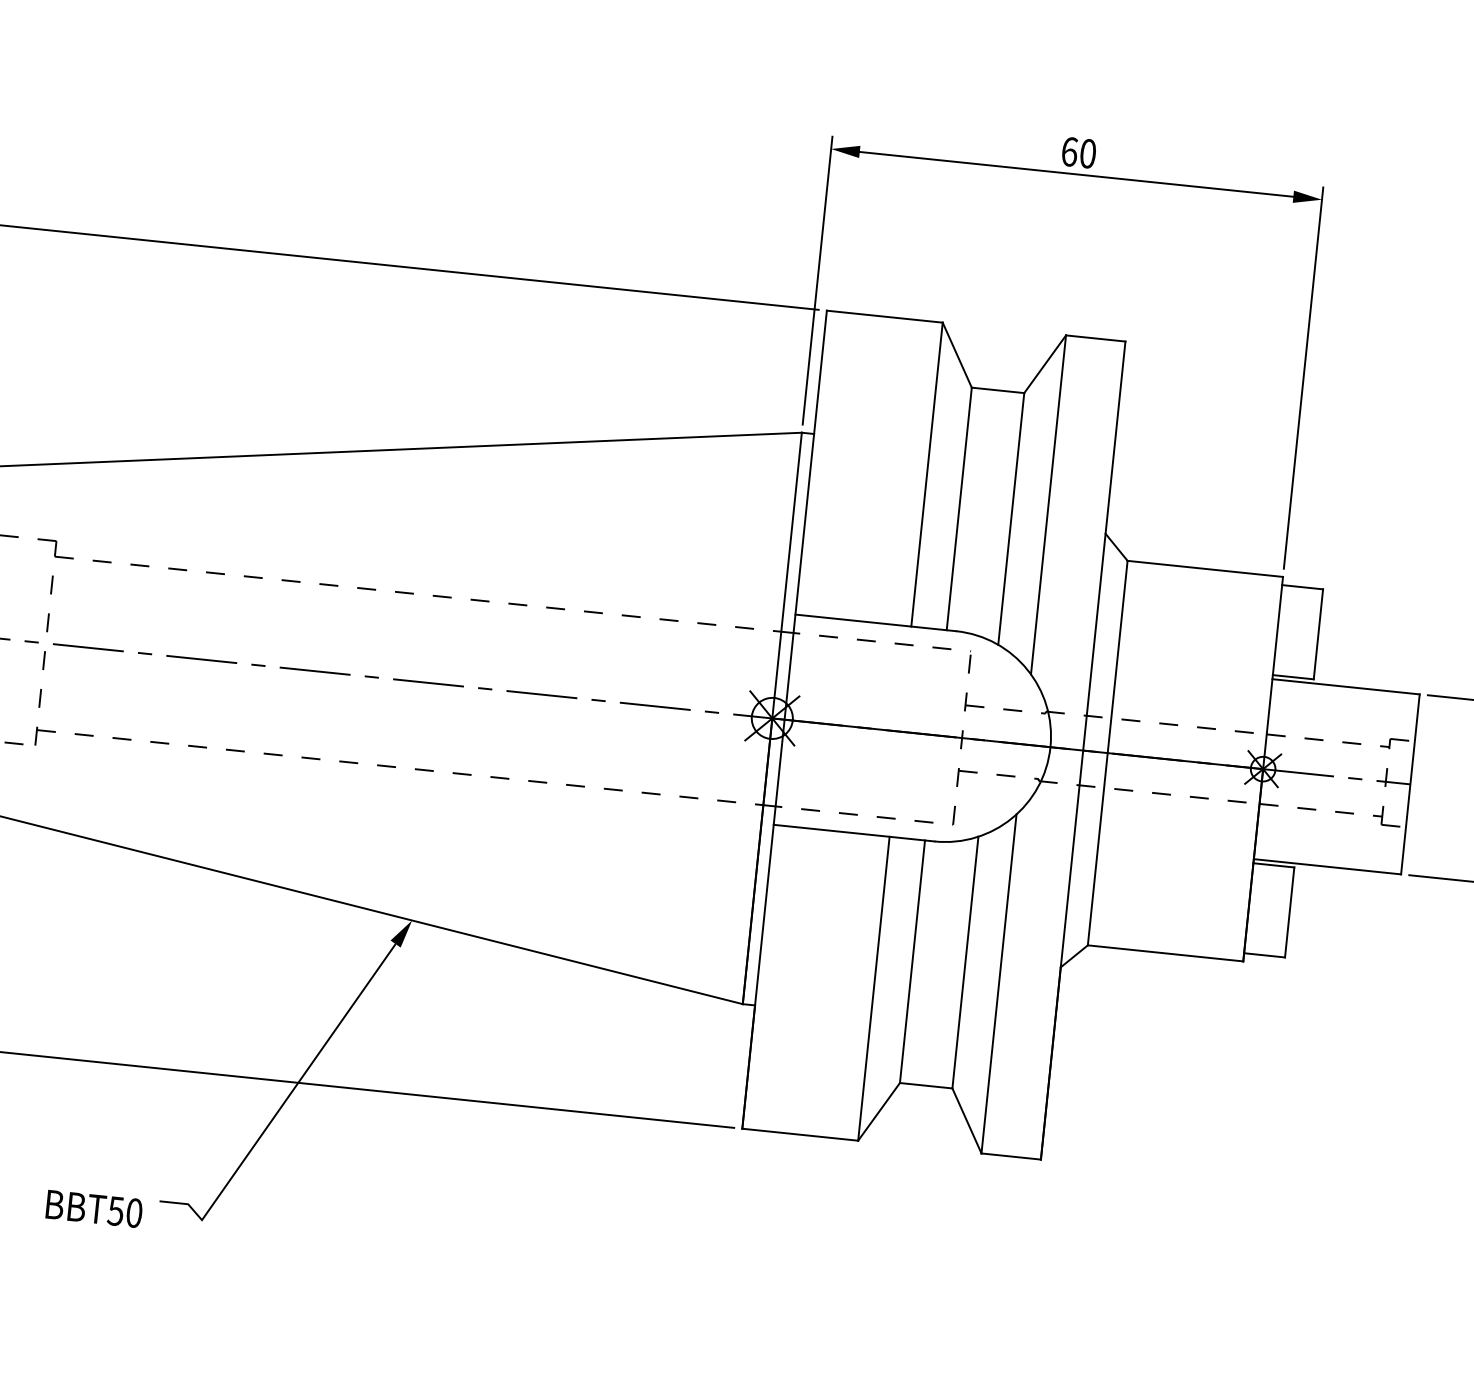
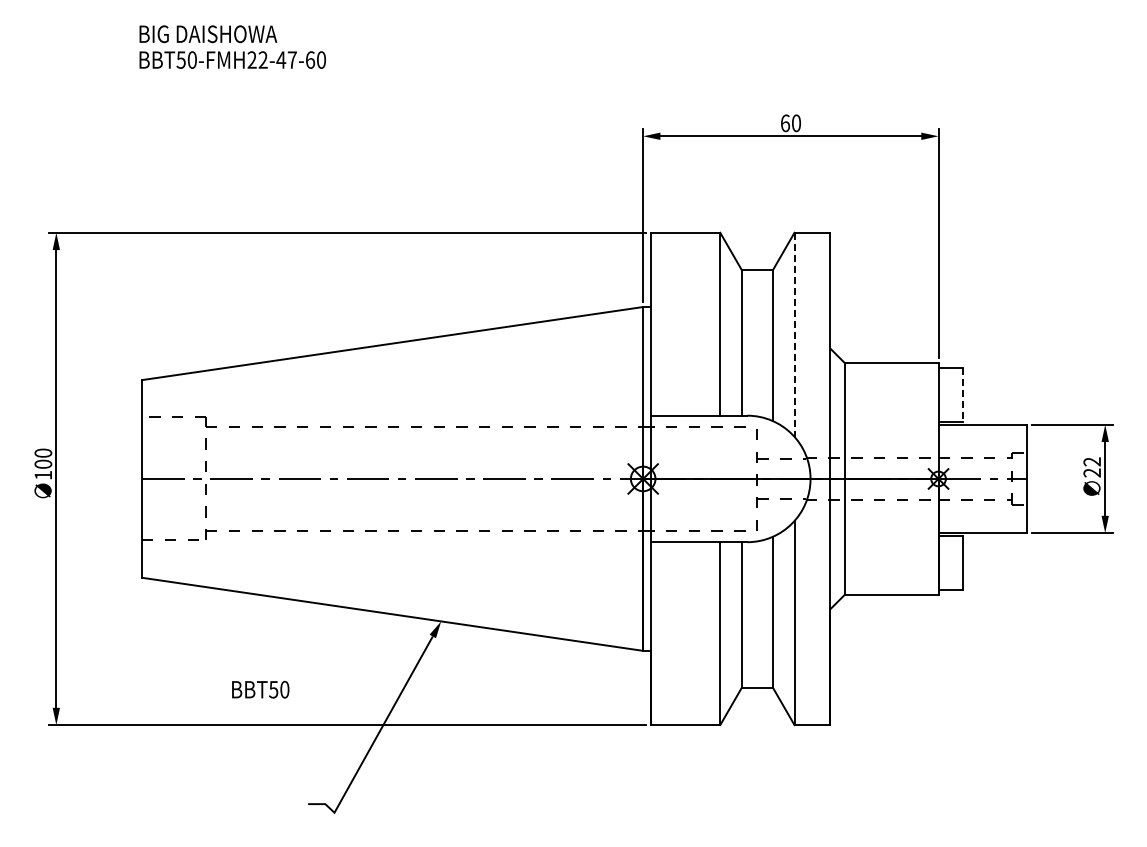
line: (1048, 506) -> (794, 335), solid -> dashed
line: (1318, 634) -> (963, 395), solid -> dashed
text: (94, 1208) -> (260, 689), moved

